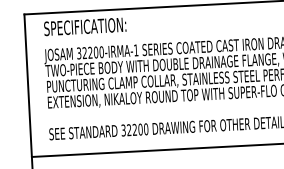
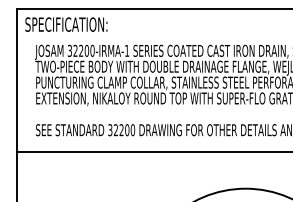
text: (85, 26) -> (66, 24), moved

